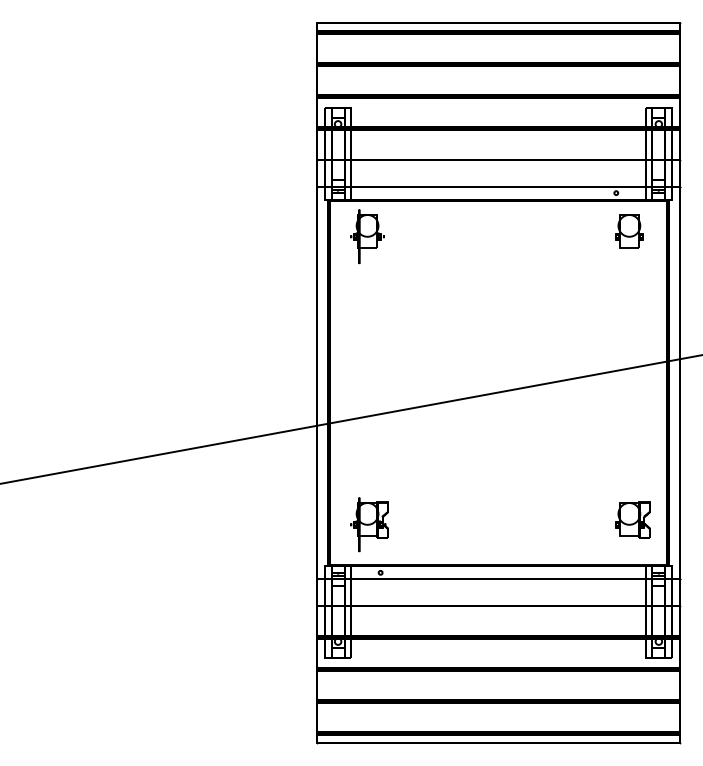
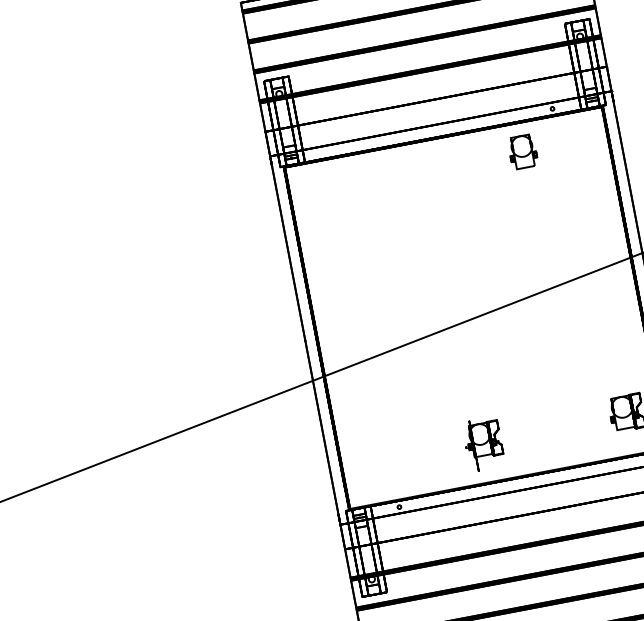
part: (629, 231) -> (523, 151), moved
part: (367, 236) -> (326, 194), removed
part: (369, 524) -> (483, 444), moved

